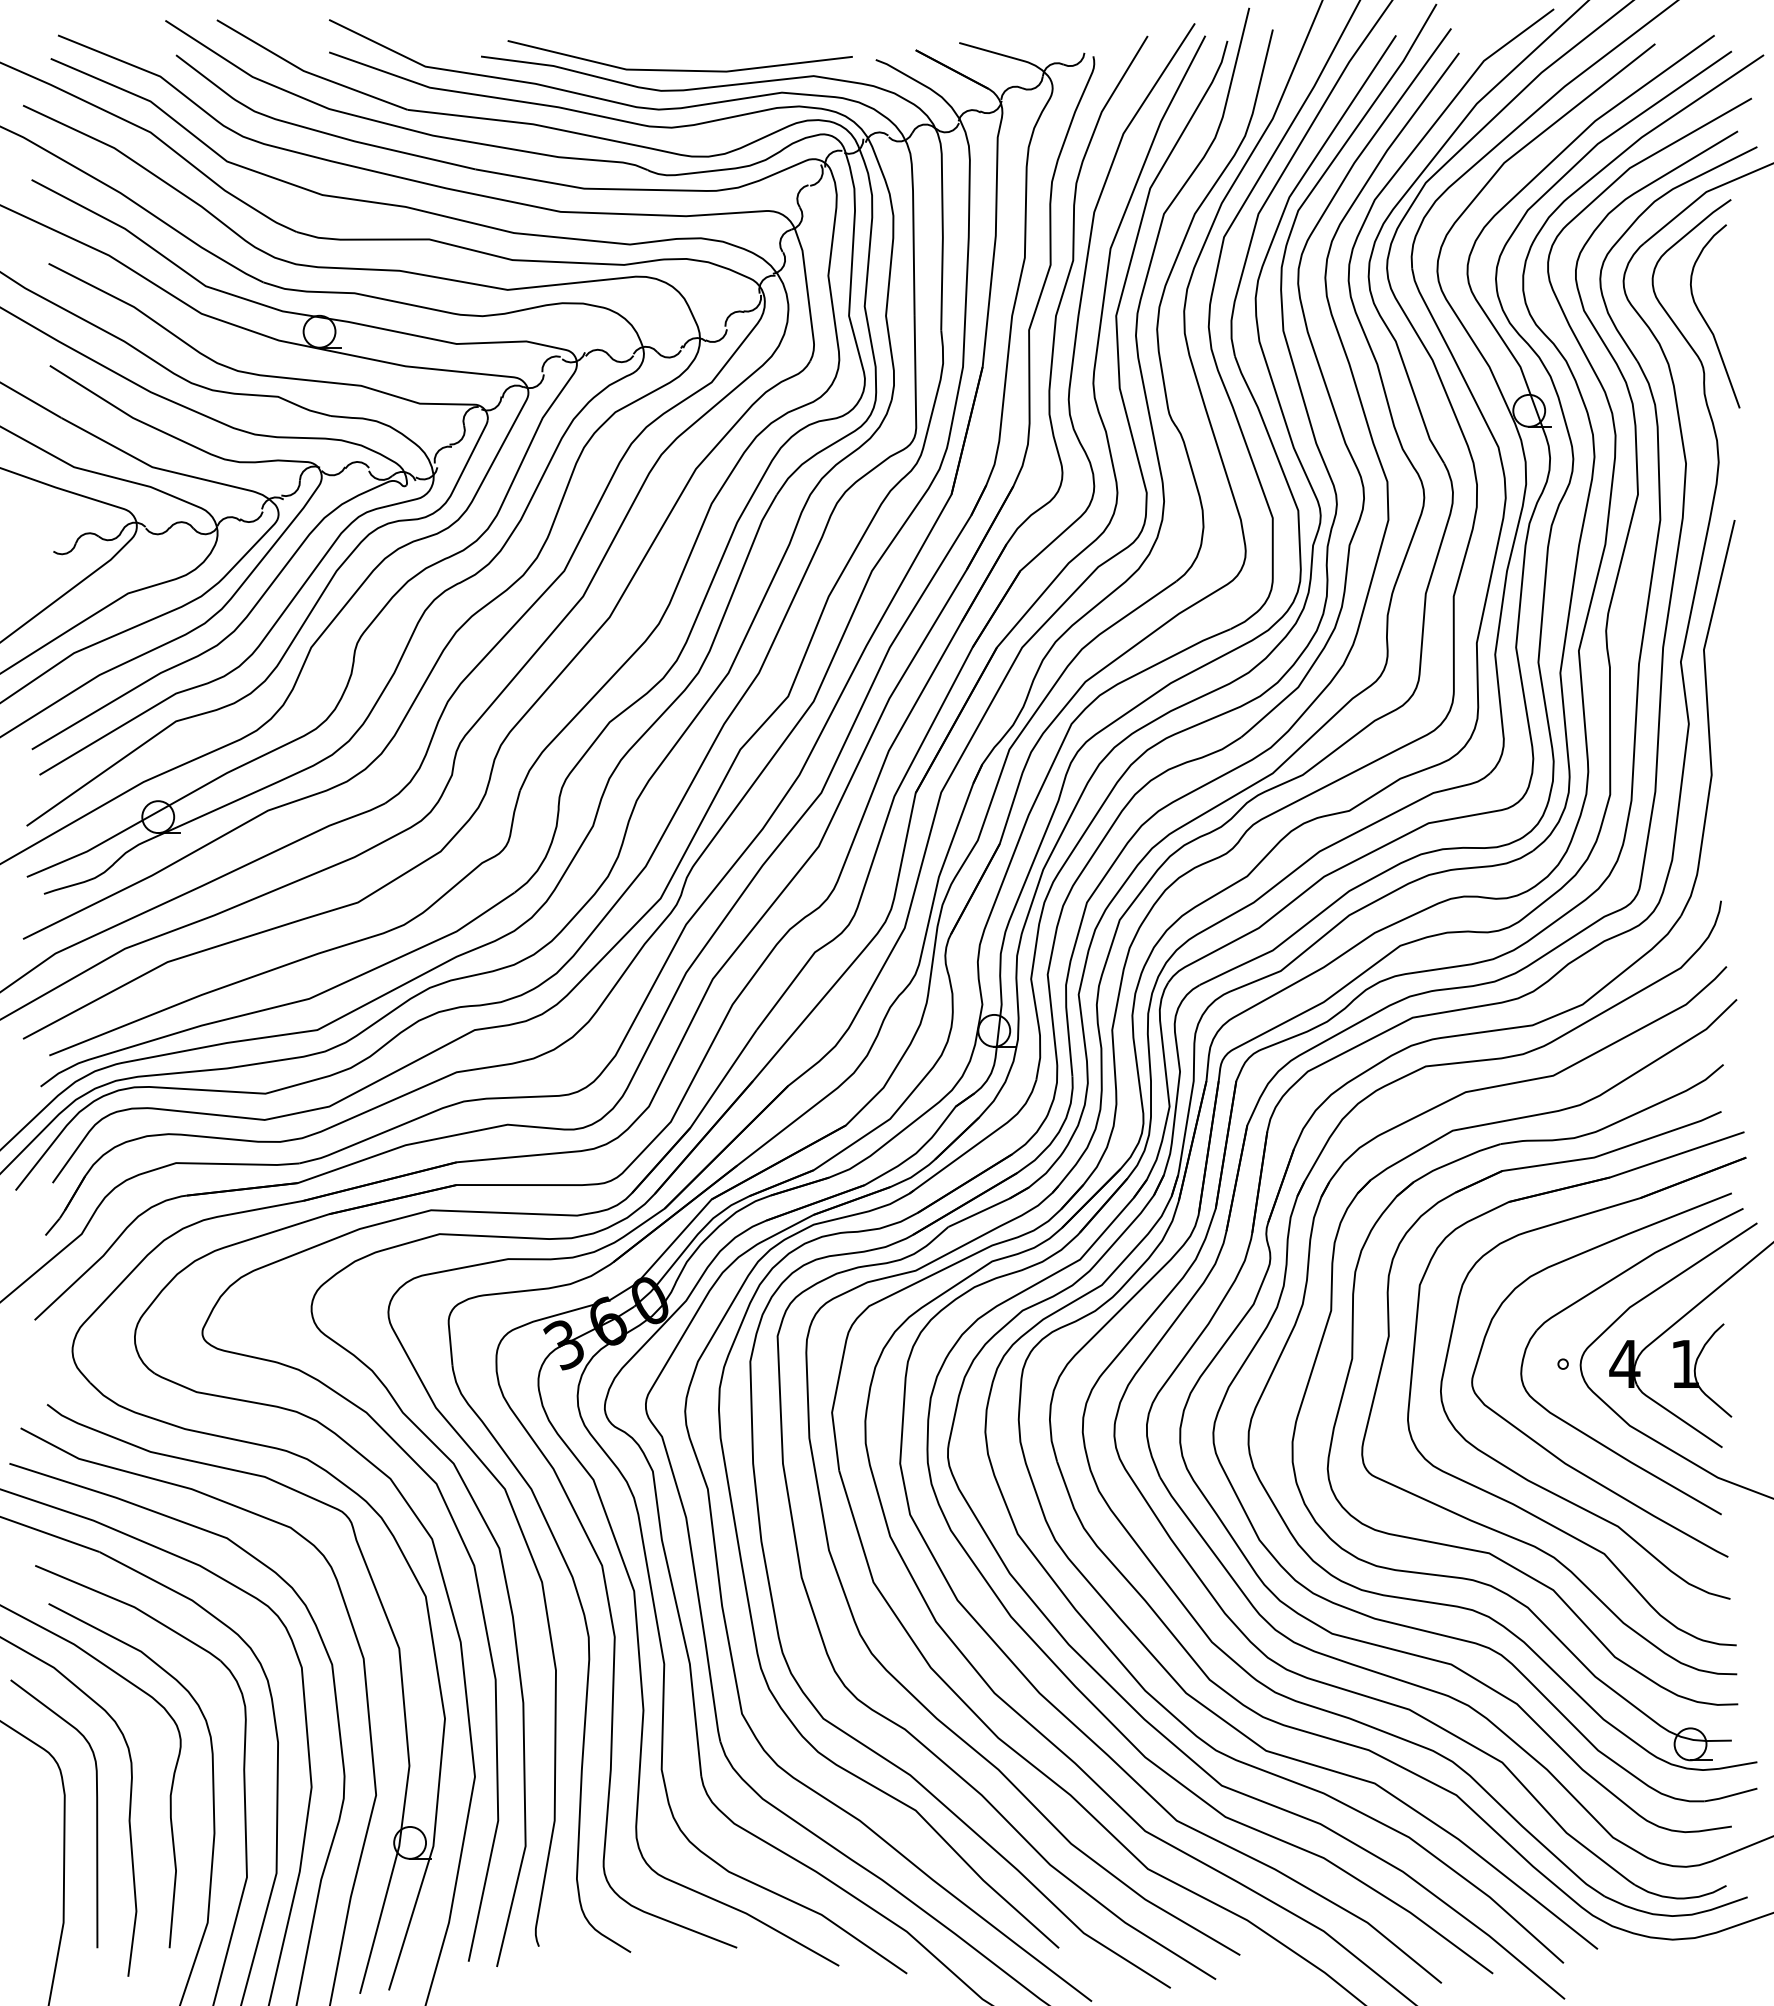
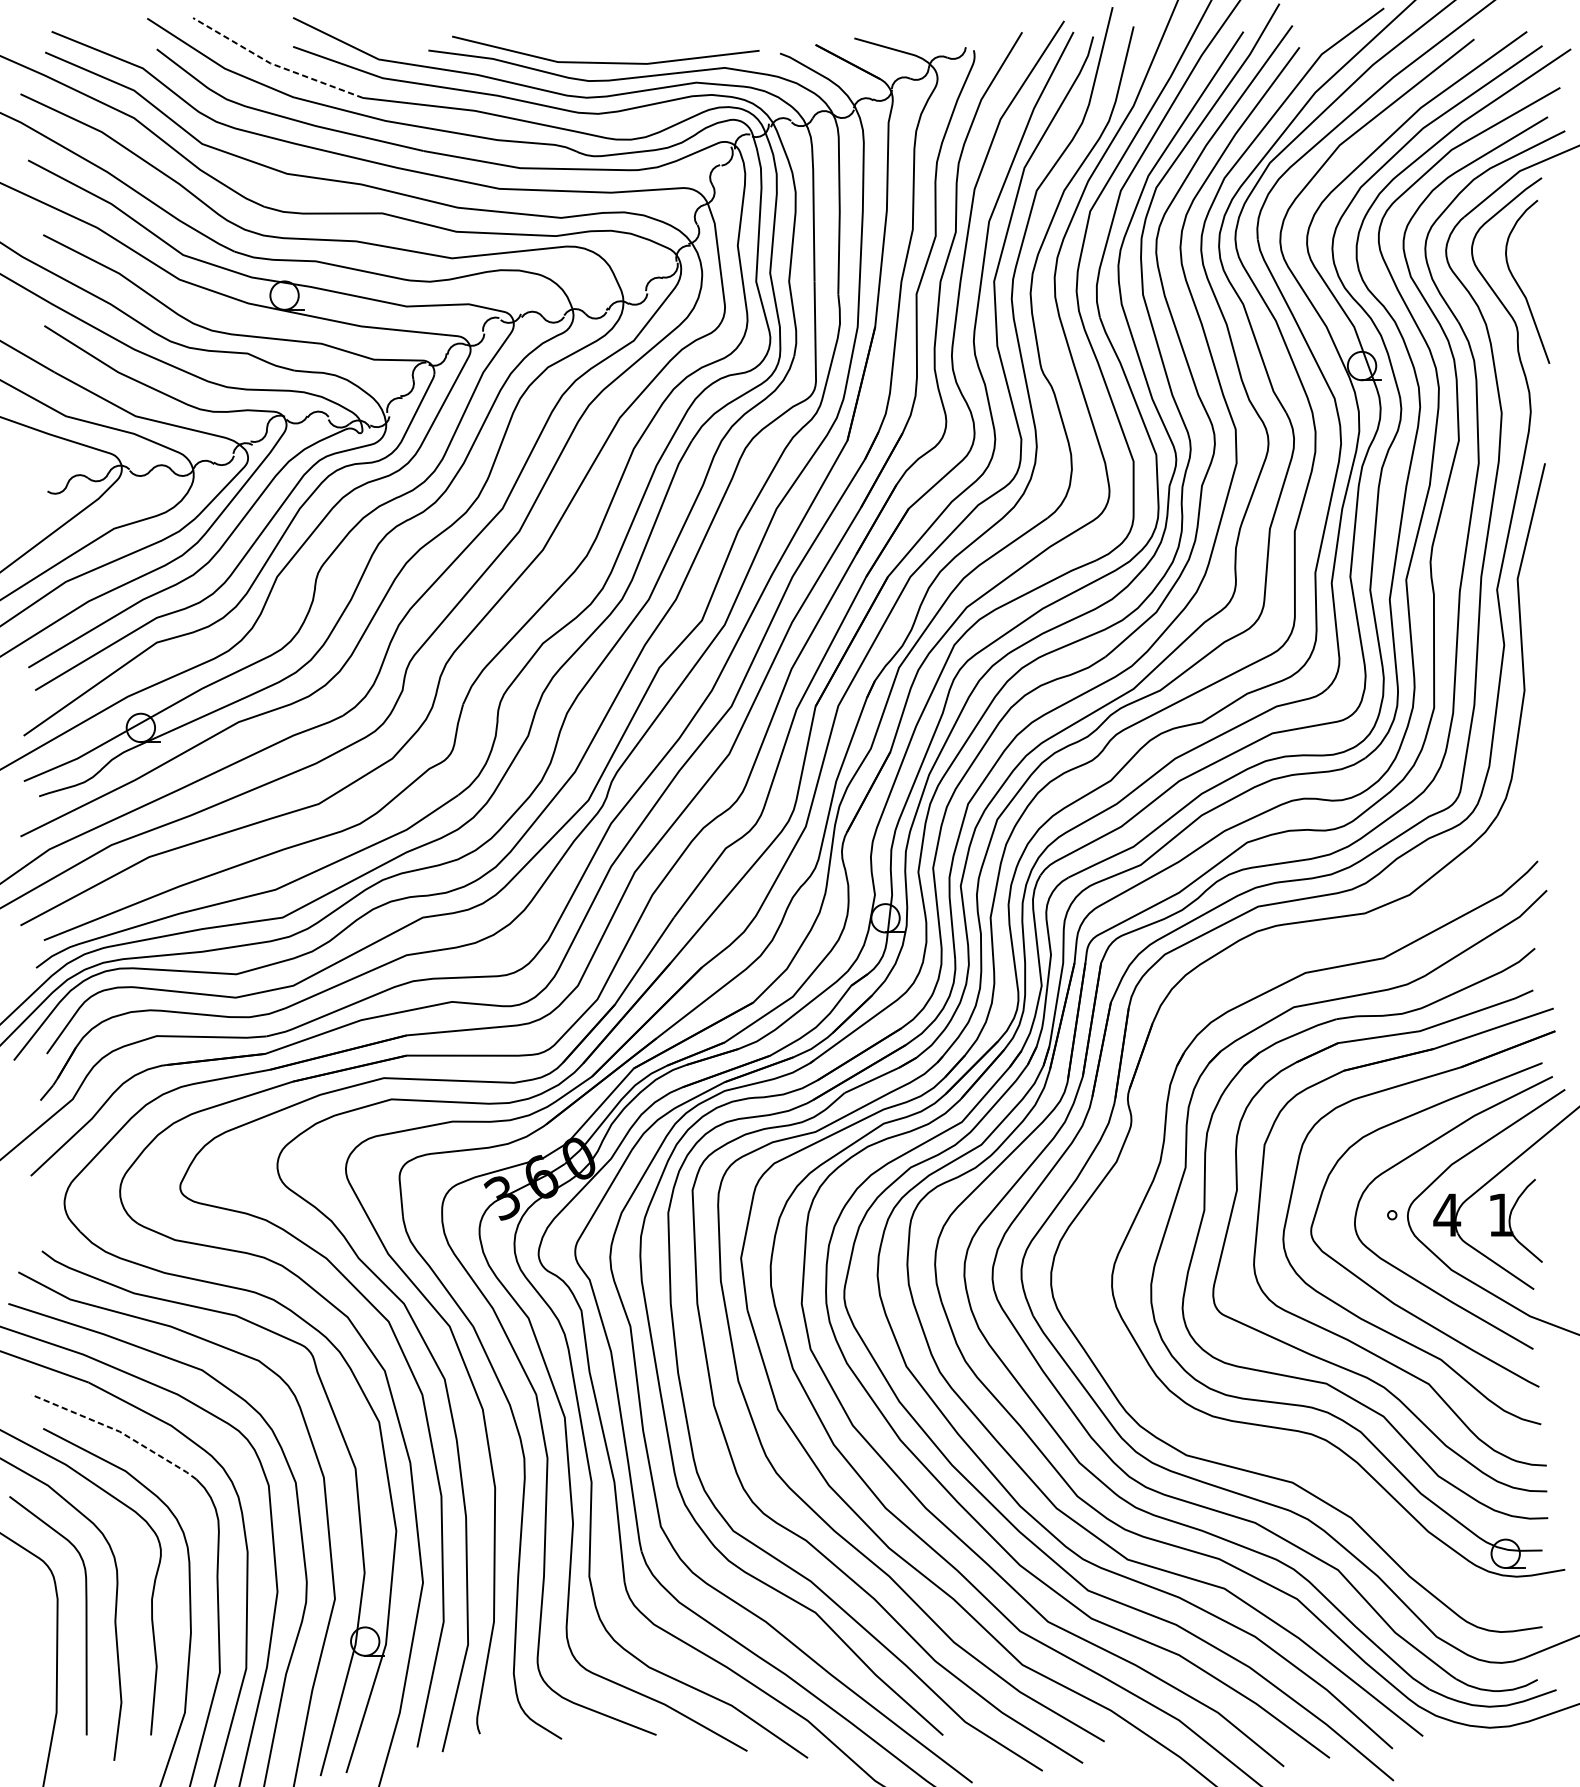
line: (308, 72) -> (274, 64), solid -> dashed
part: (1282, 1294) -> (1142, 1153), removed
line: (132, 1606) -> (117, 1431), solid -> dashed

